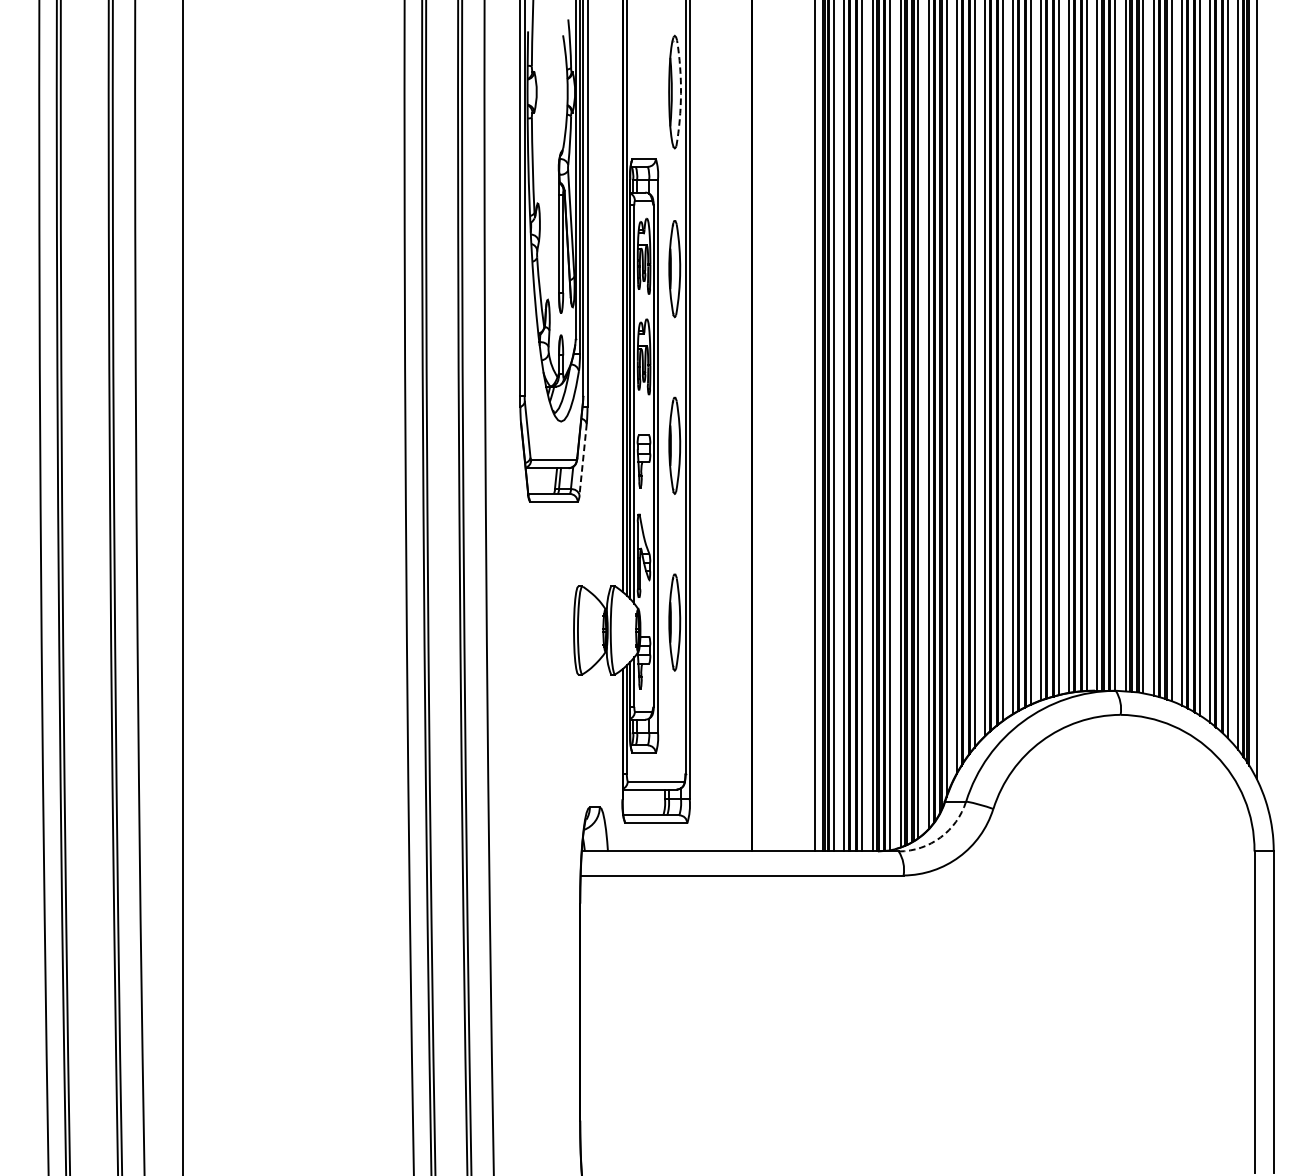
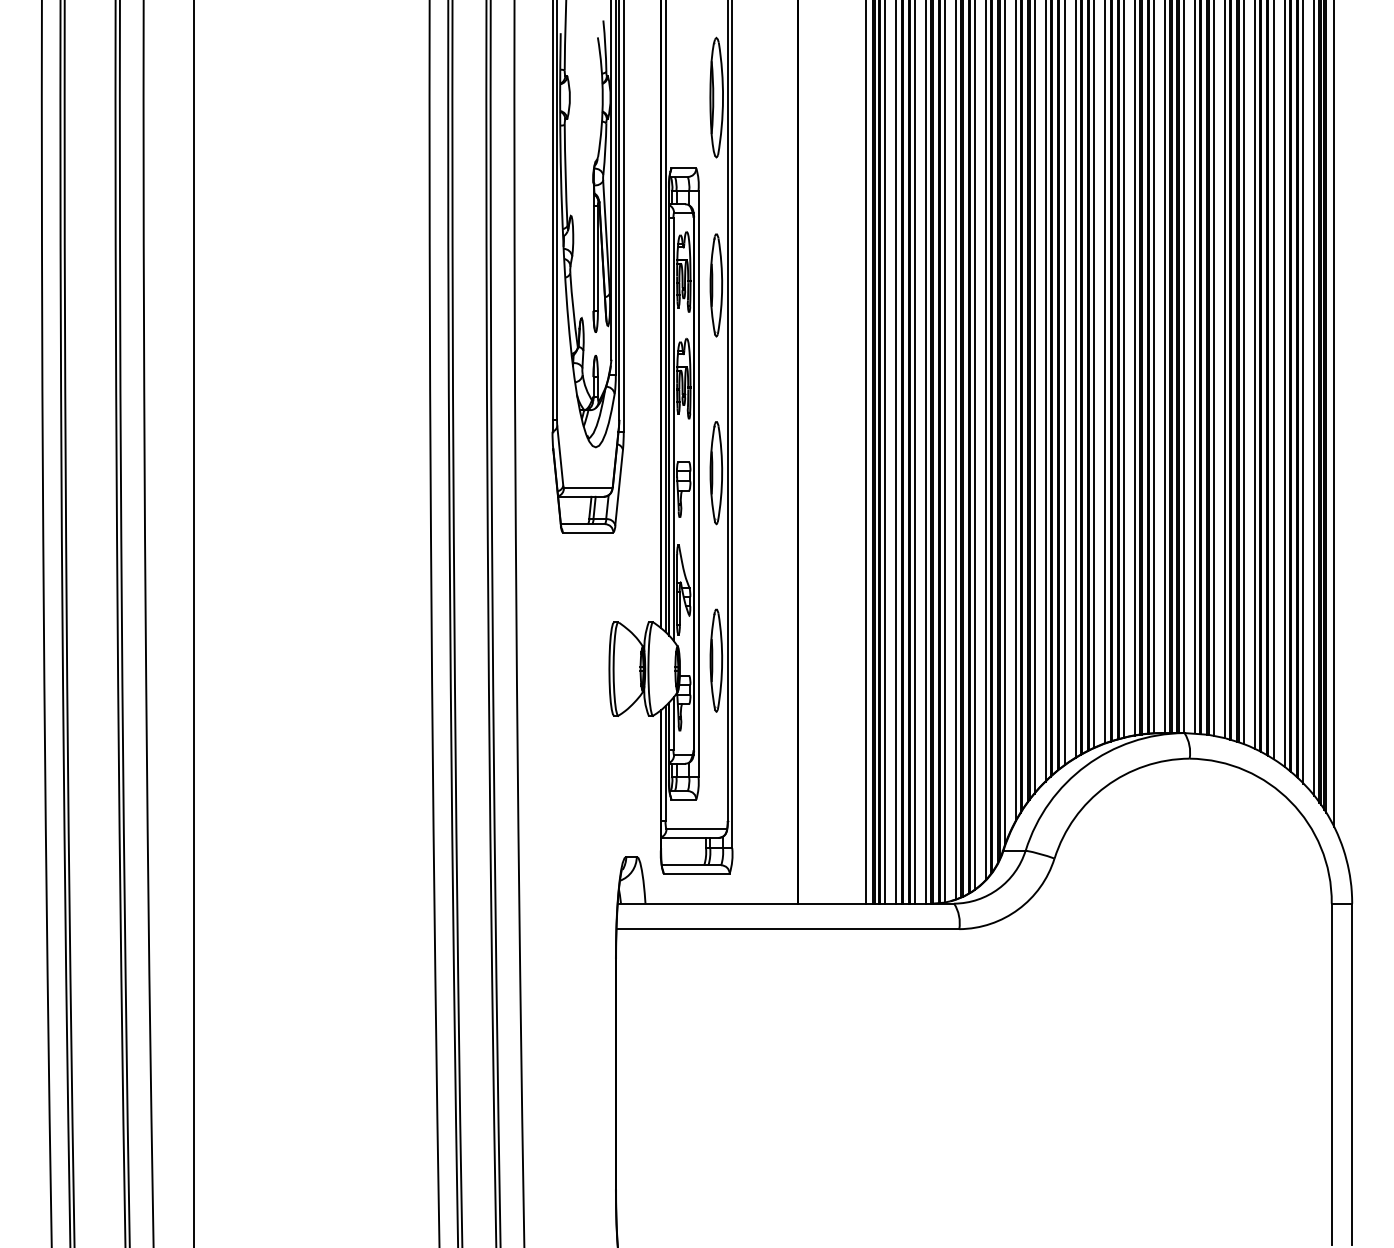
arc: (681, 92) -> (723, 98), dashed -> solid
line: (583, 459) -> (619, 487), dashed -> solid
arc: (940, 837) -> (998, 888), dashed -> solid

